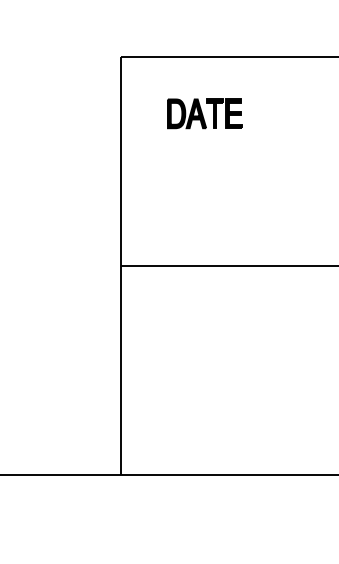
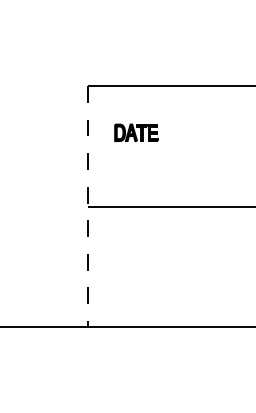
part: (205, 113) -> (136, 132), moved
line: (121, 267) -> (88, 207), solid -> dashed

